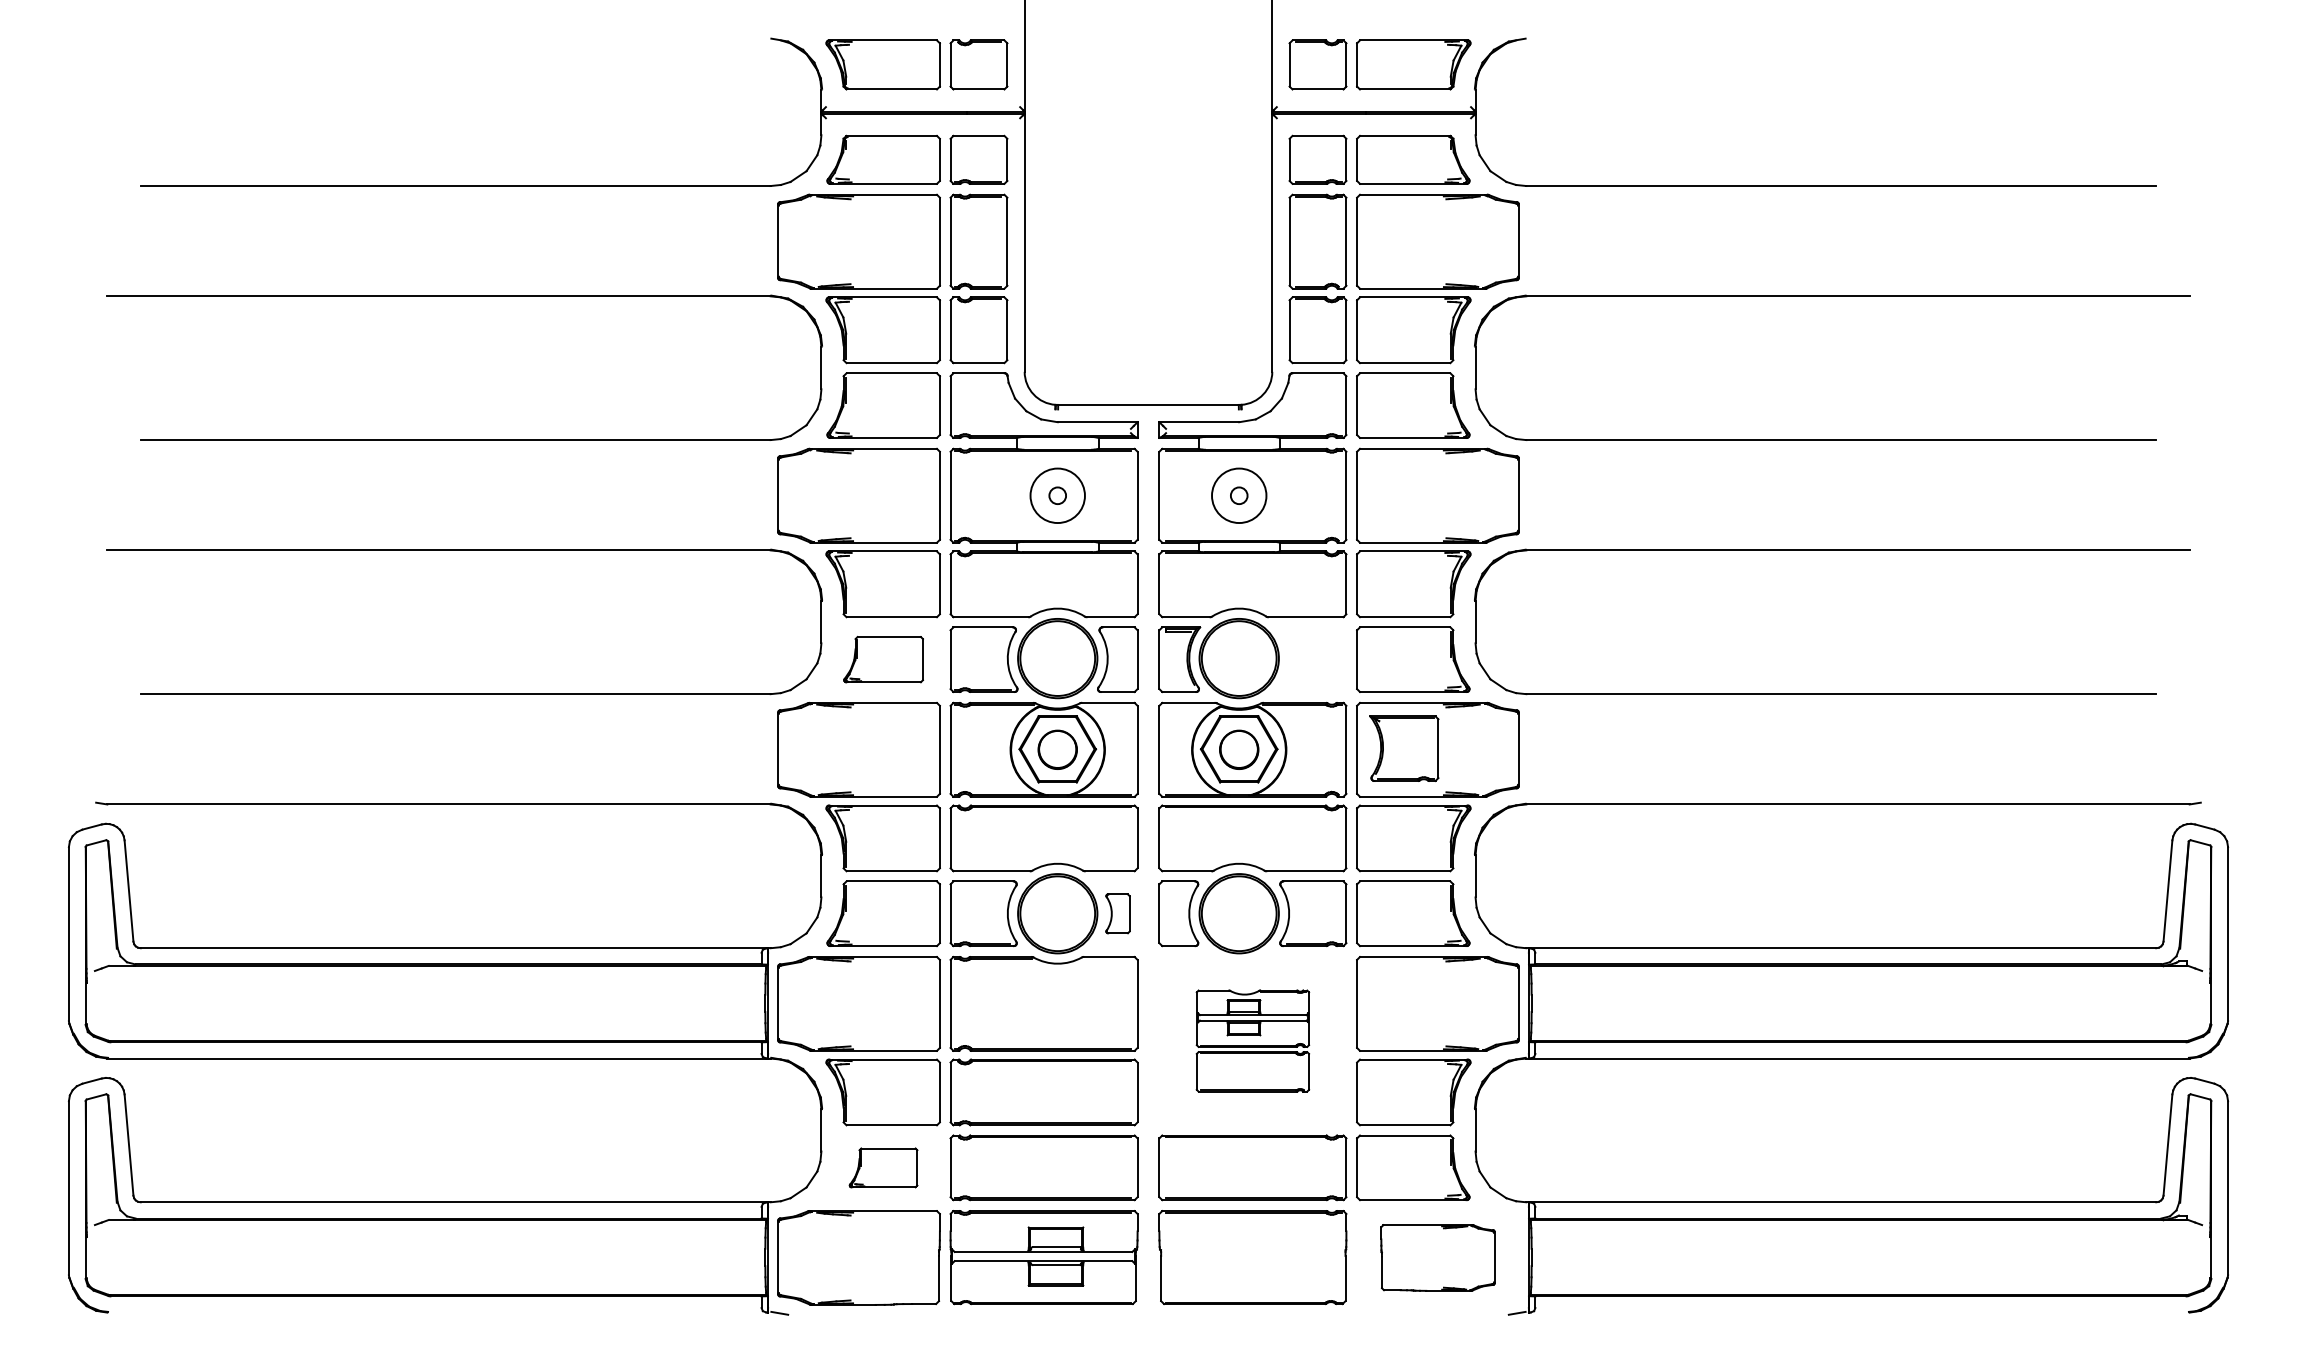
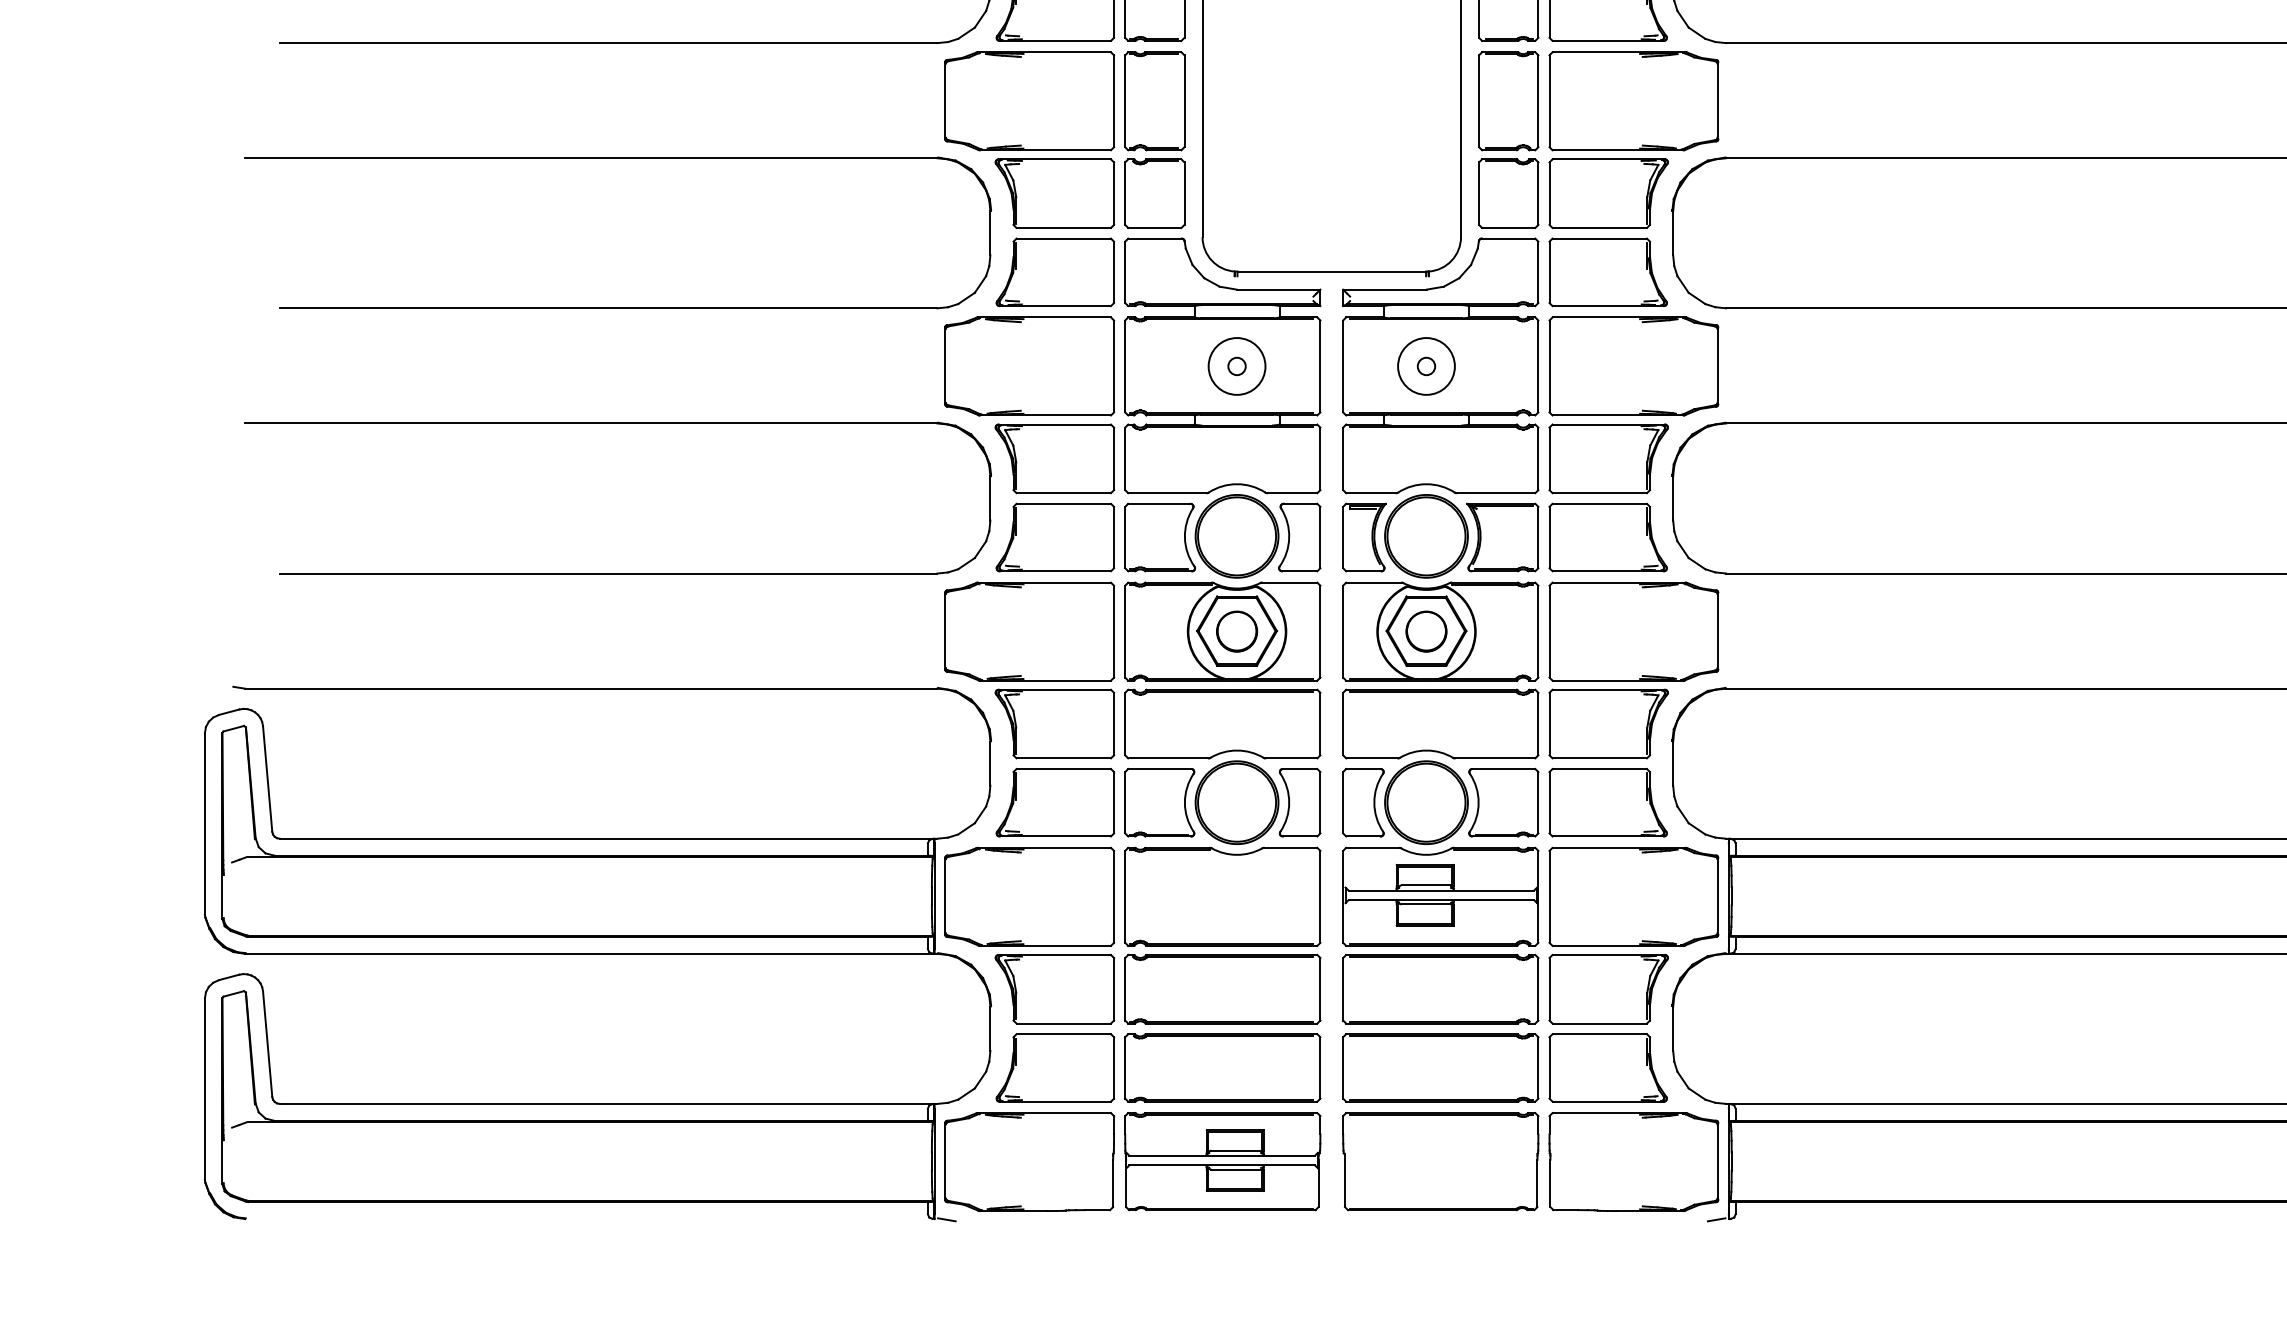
part: (883, 659) -> (1055, 537), size x1.43
part: (1404, 748) -> (1502, 537), moved
part: (1117, 913) -> (1299, 802), size x1.67
part: (1252, 1040) -> (1440, 935), size x1.67
part: (883, 1167) -> (1055, 1067), size x1.67
part: (1437, 1257) -> (1633, 1161), size x1.43

